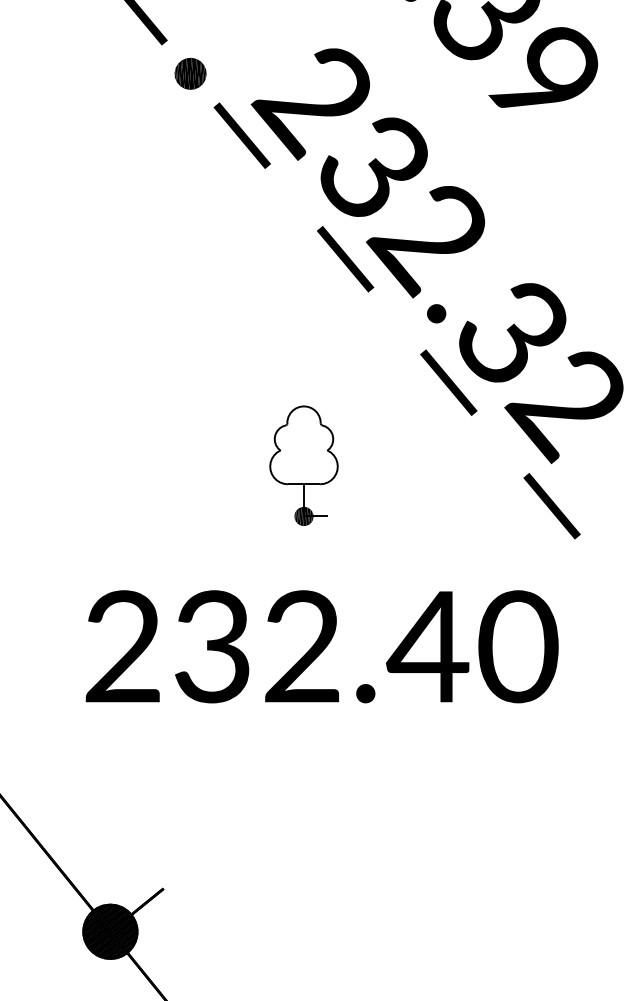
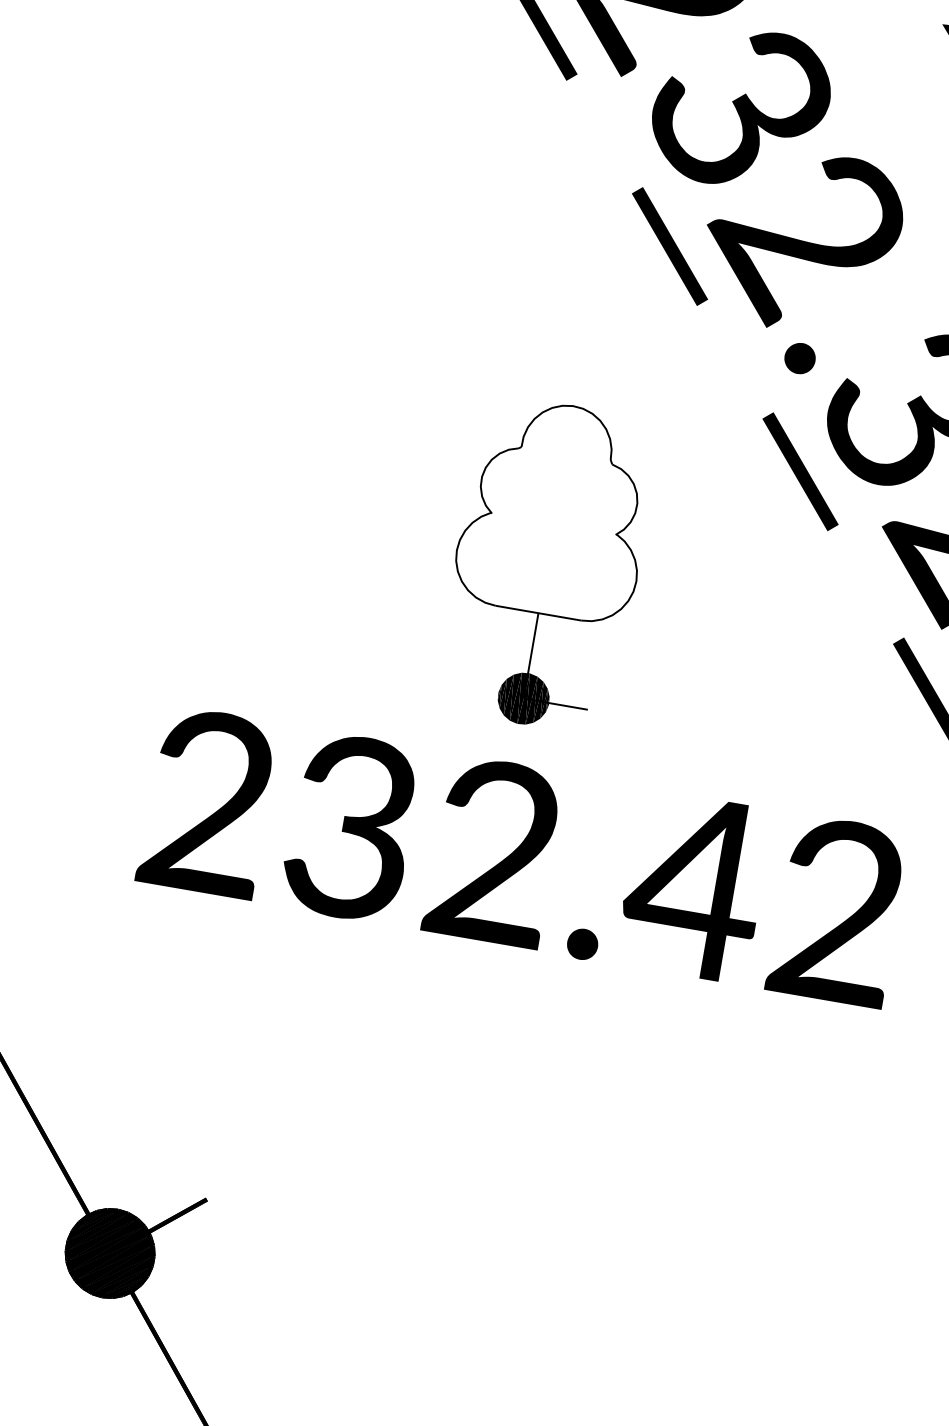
part: (303, 465) -> (546, 563), size x1.67
text: (518, 646) -> (838, 911), 232.40 -> 232.42

